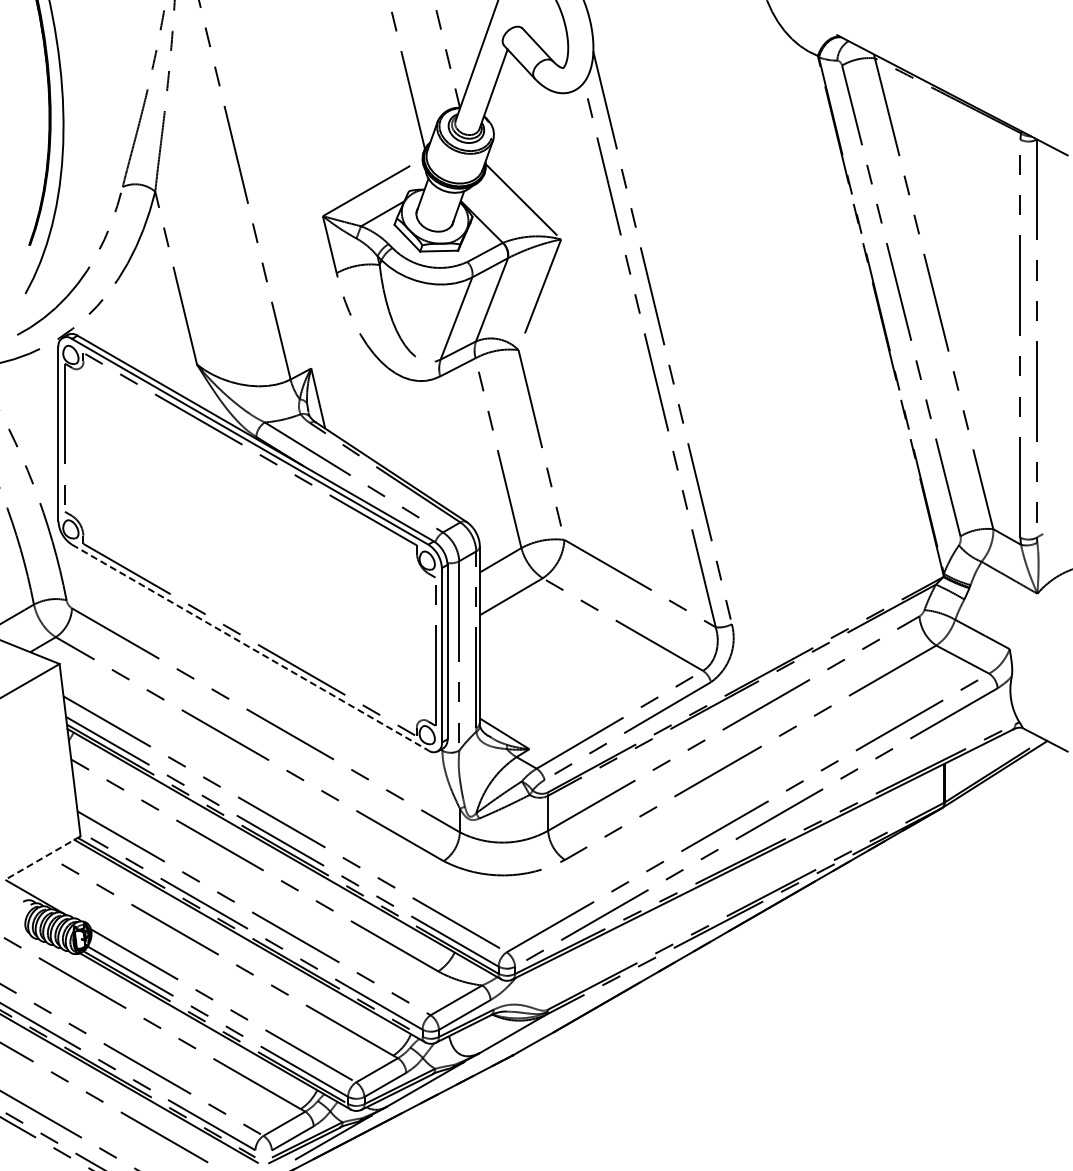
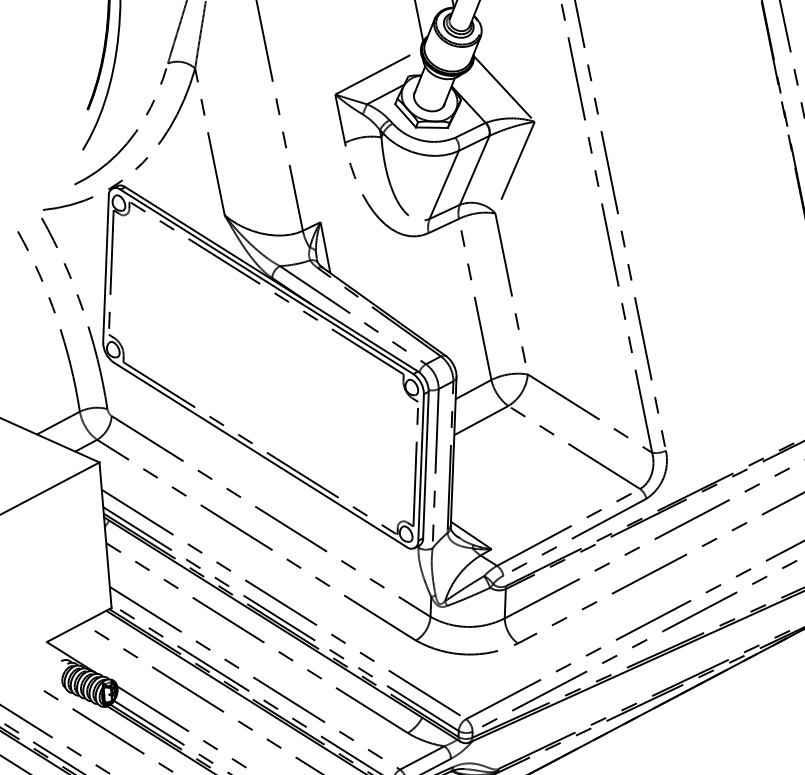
line: (250, 647) -> (260, 454), dashed -> solid
line: (42, 858) -> (78, 625), dashed -> solid

